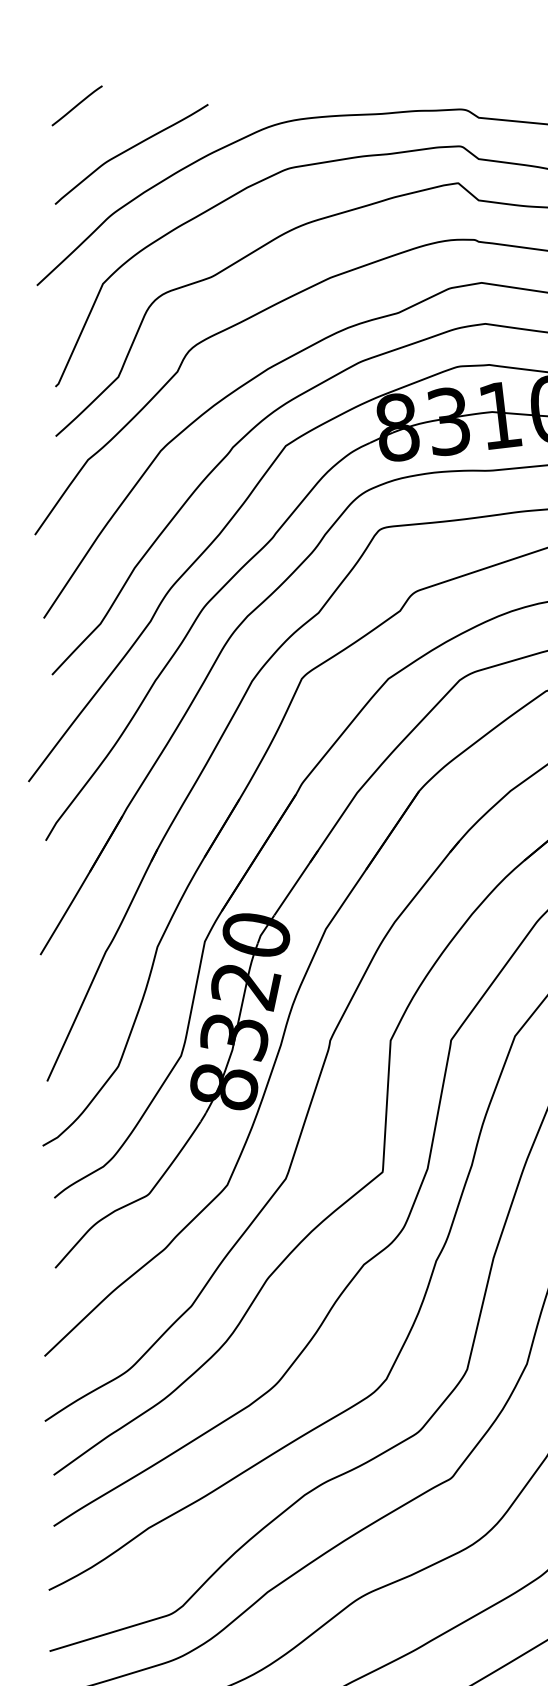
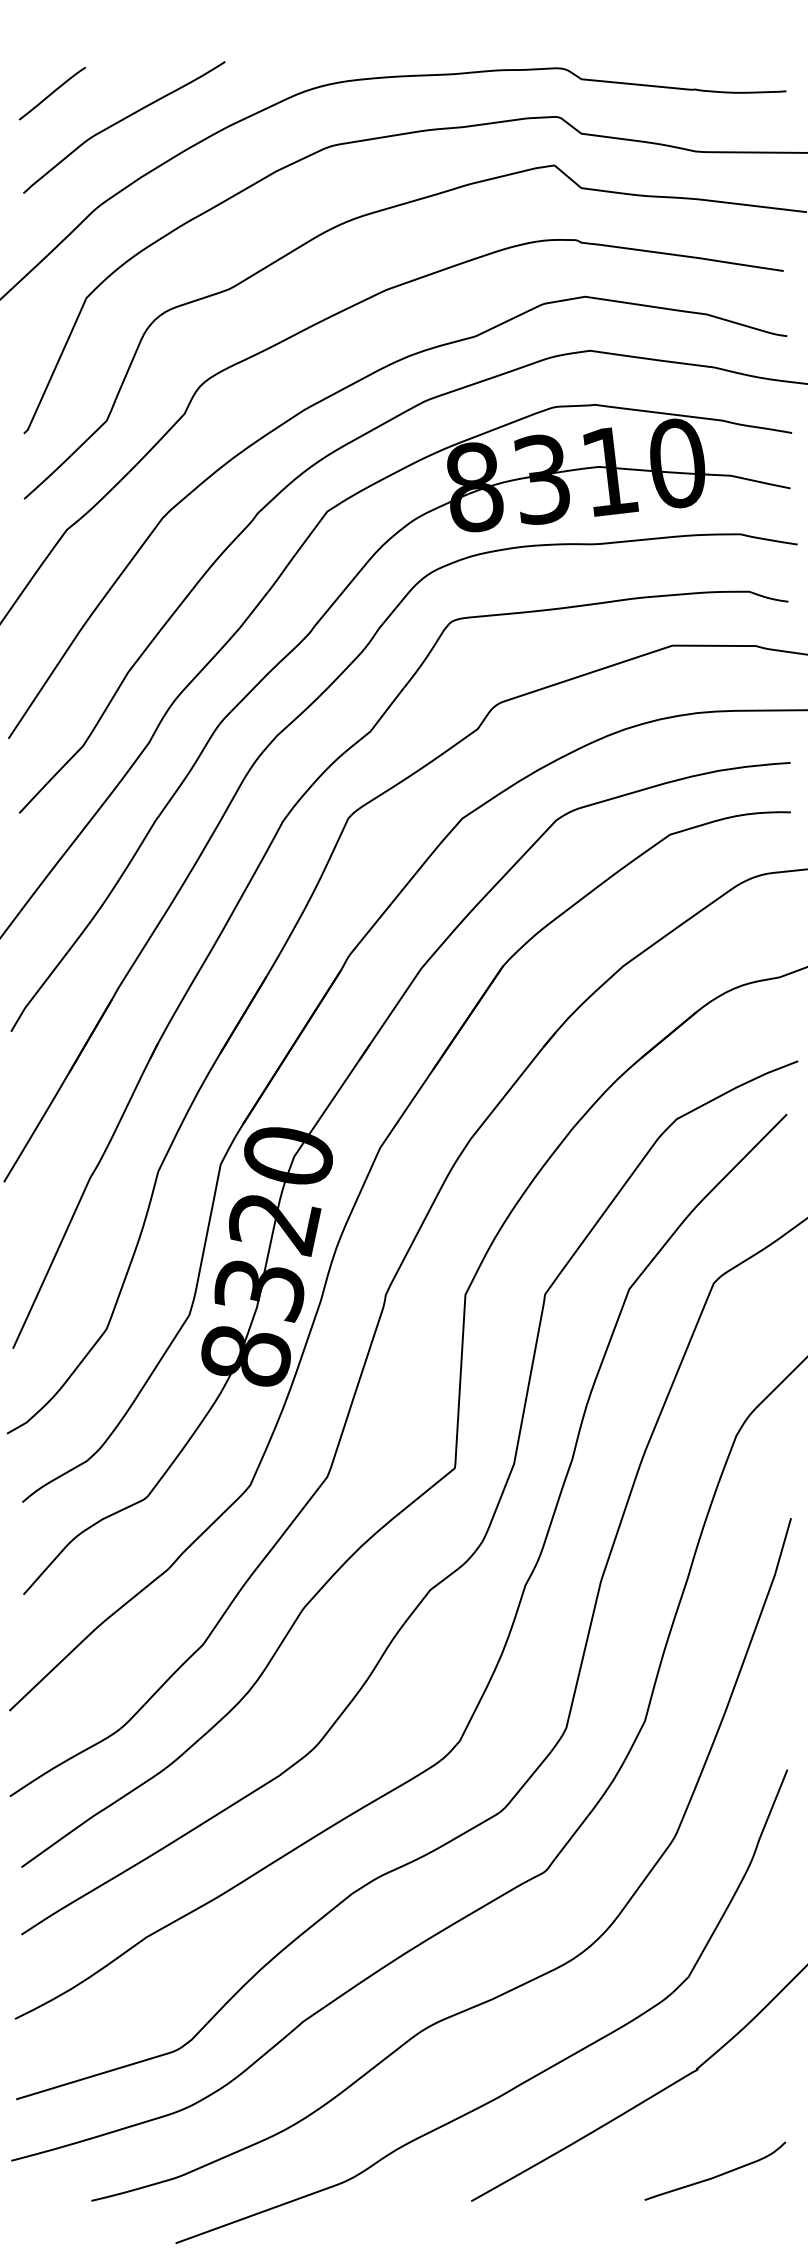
line: (77, 105) -> (52, 93), moved

